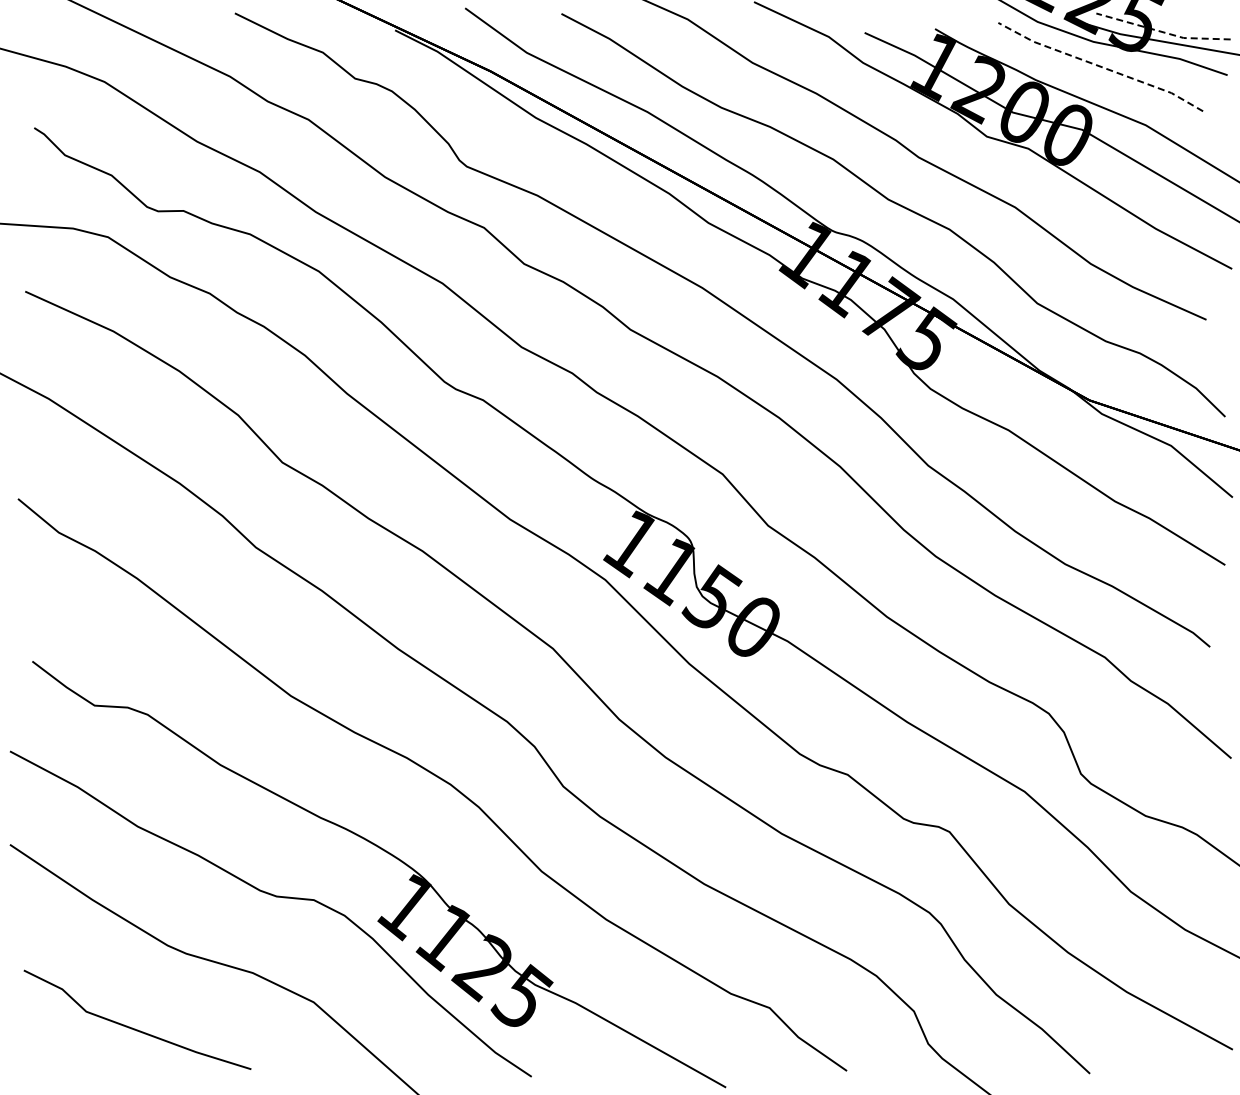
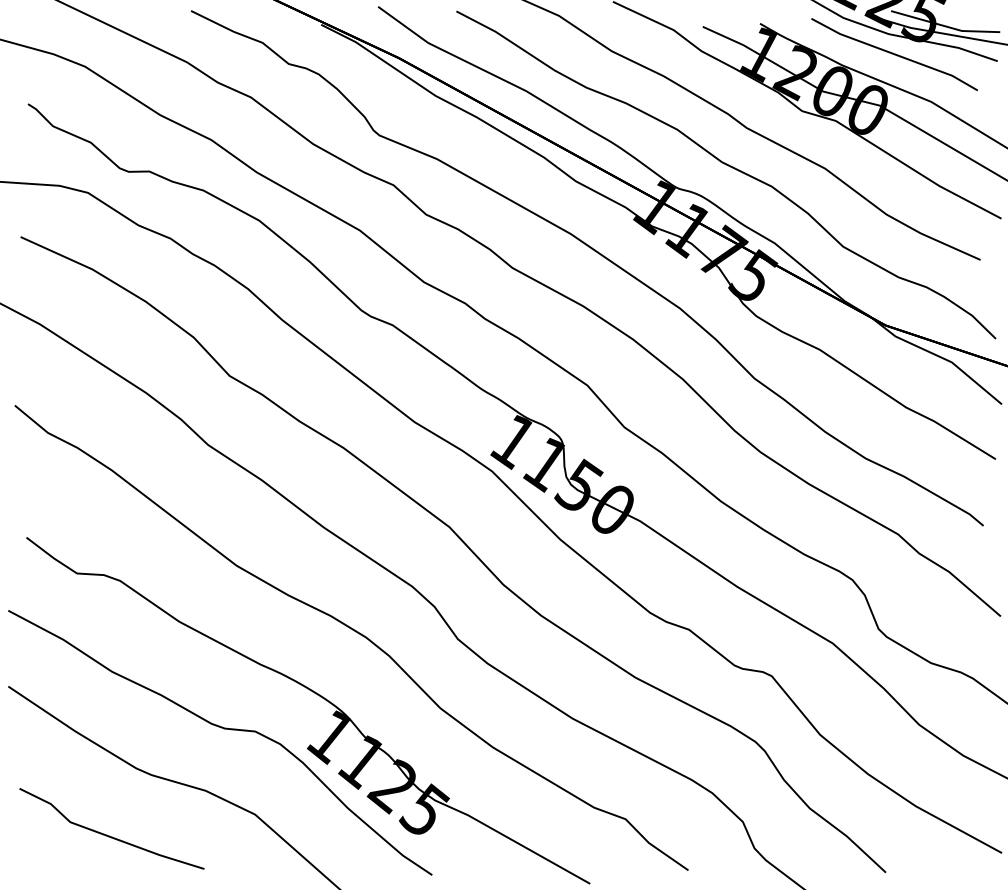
line: (1163, 32) -> (945, 26), dashed -> solid
line: (1100, 66) -> (894, 54), dashed -> solid

